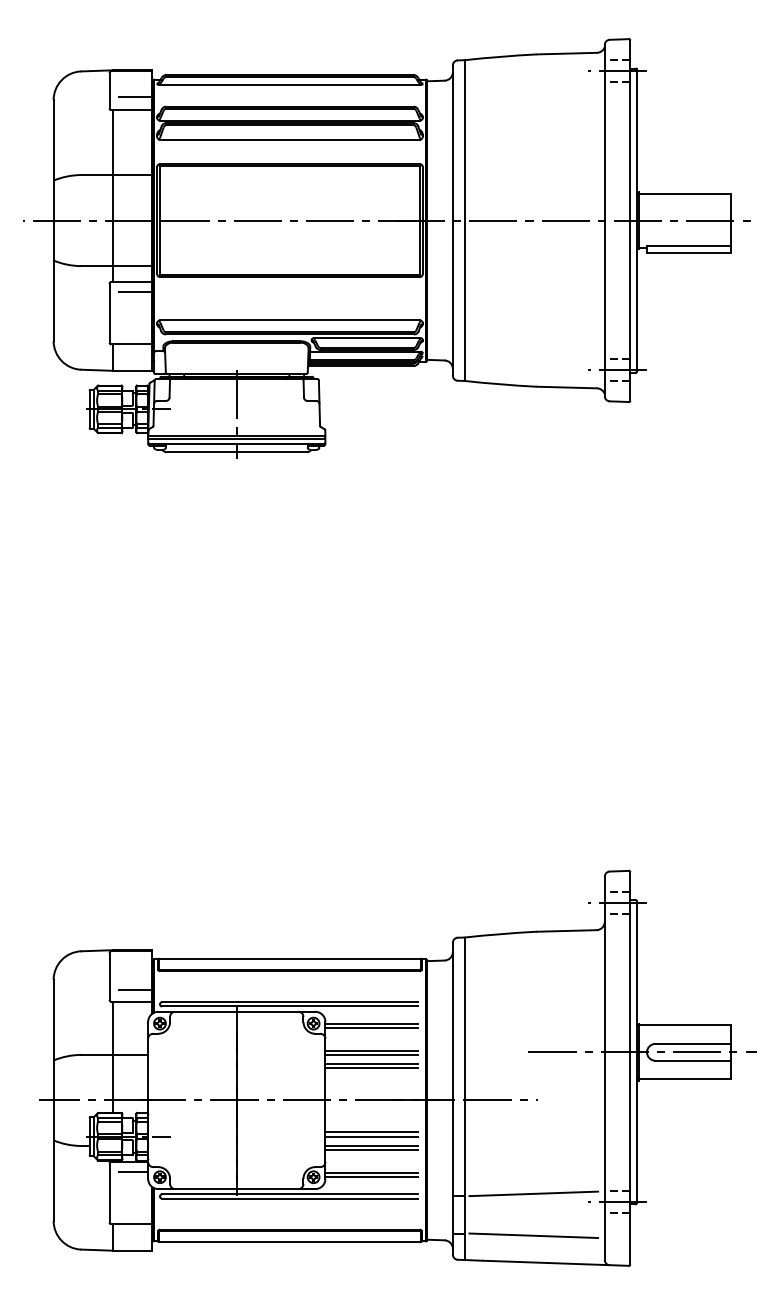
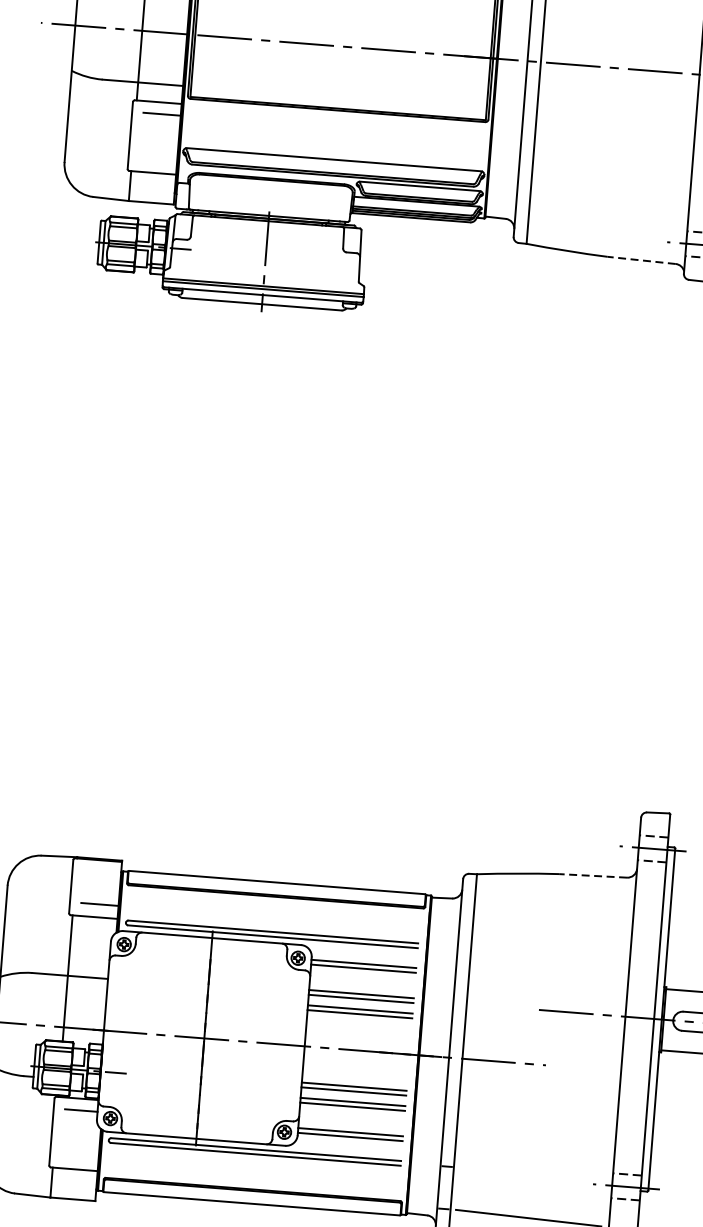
line: (566, 387) -> (641, 260), solid -> dashed
line: (566, 930) -> (592, 875), solid -> dashed
line: (533, 1193) -> (532, 1170), removed

